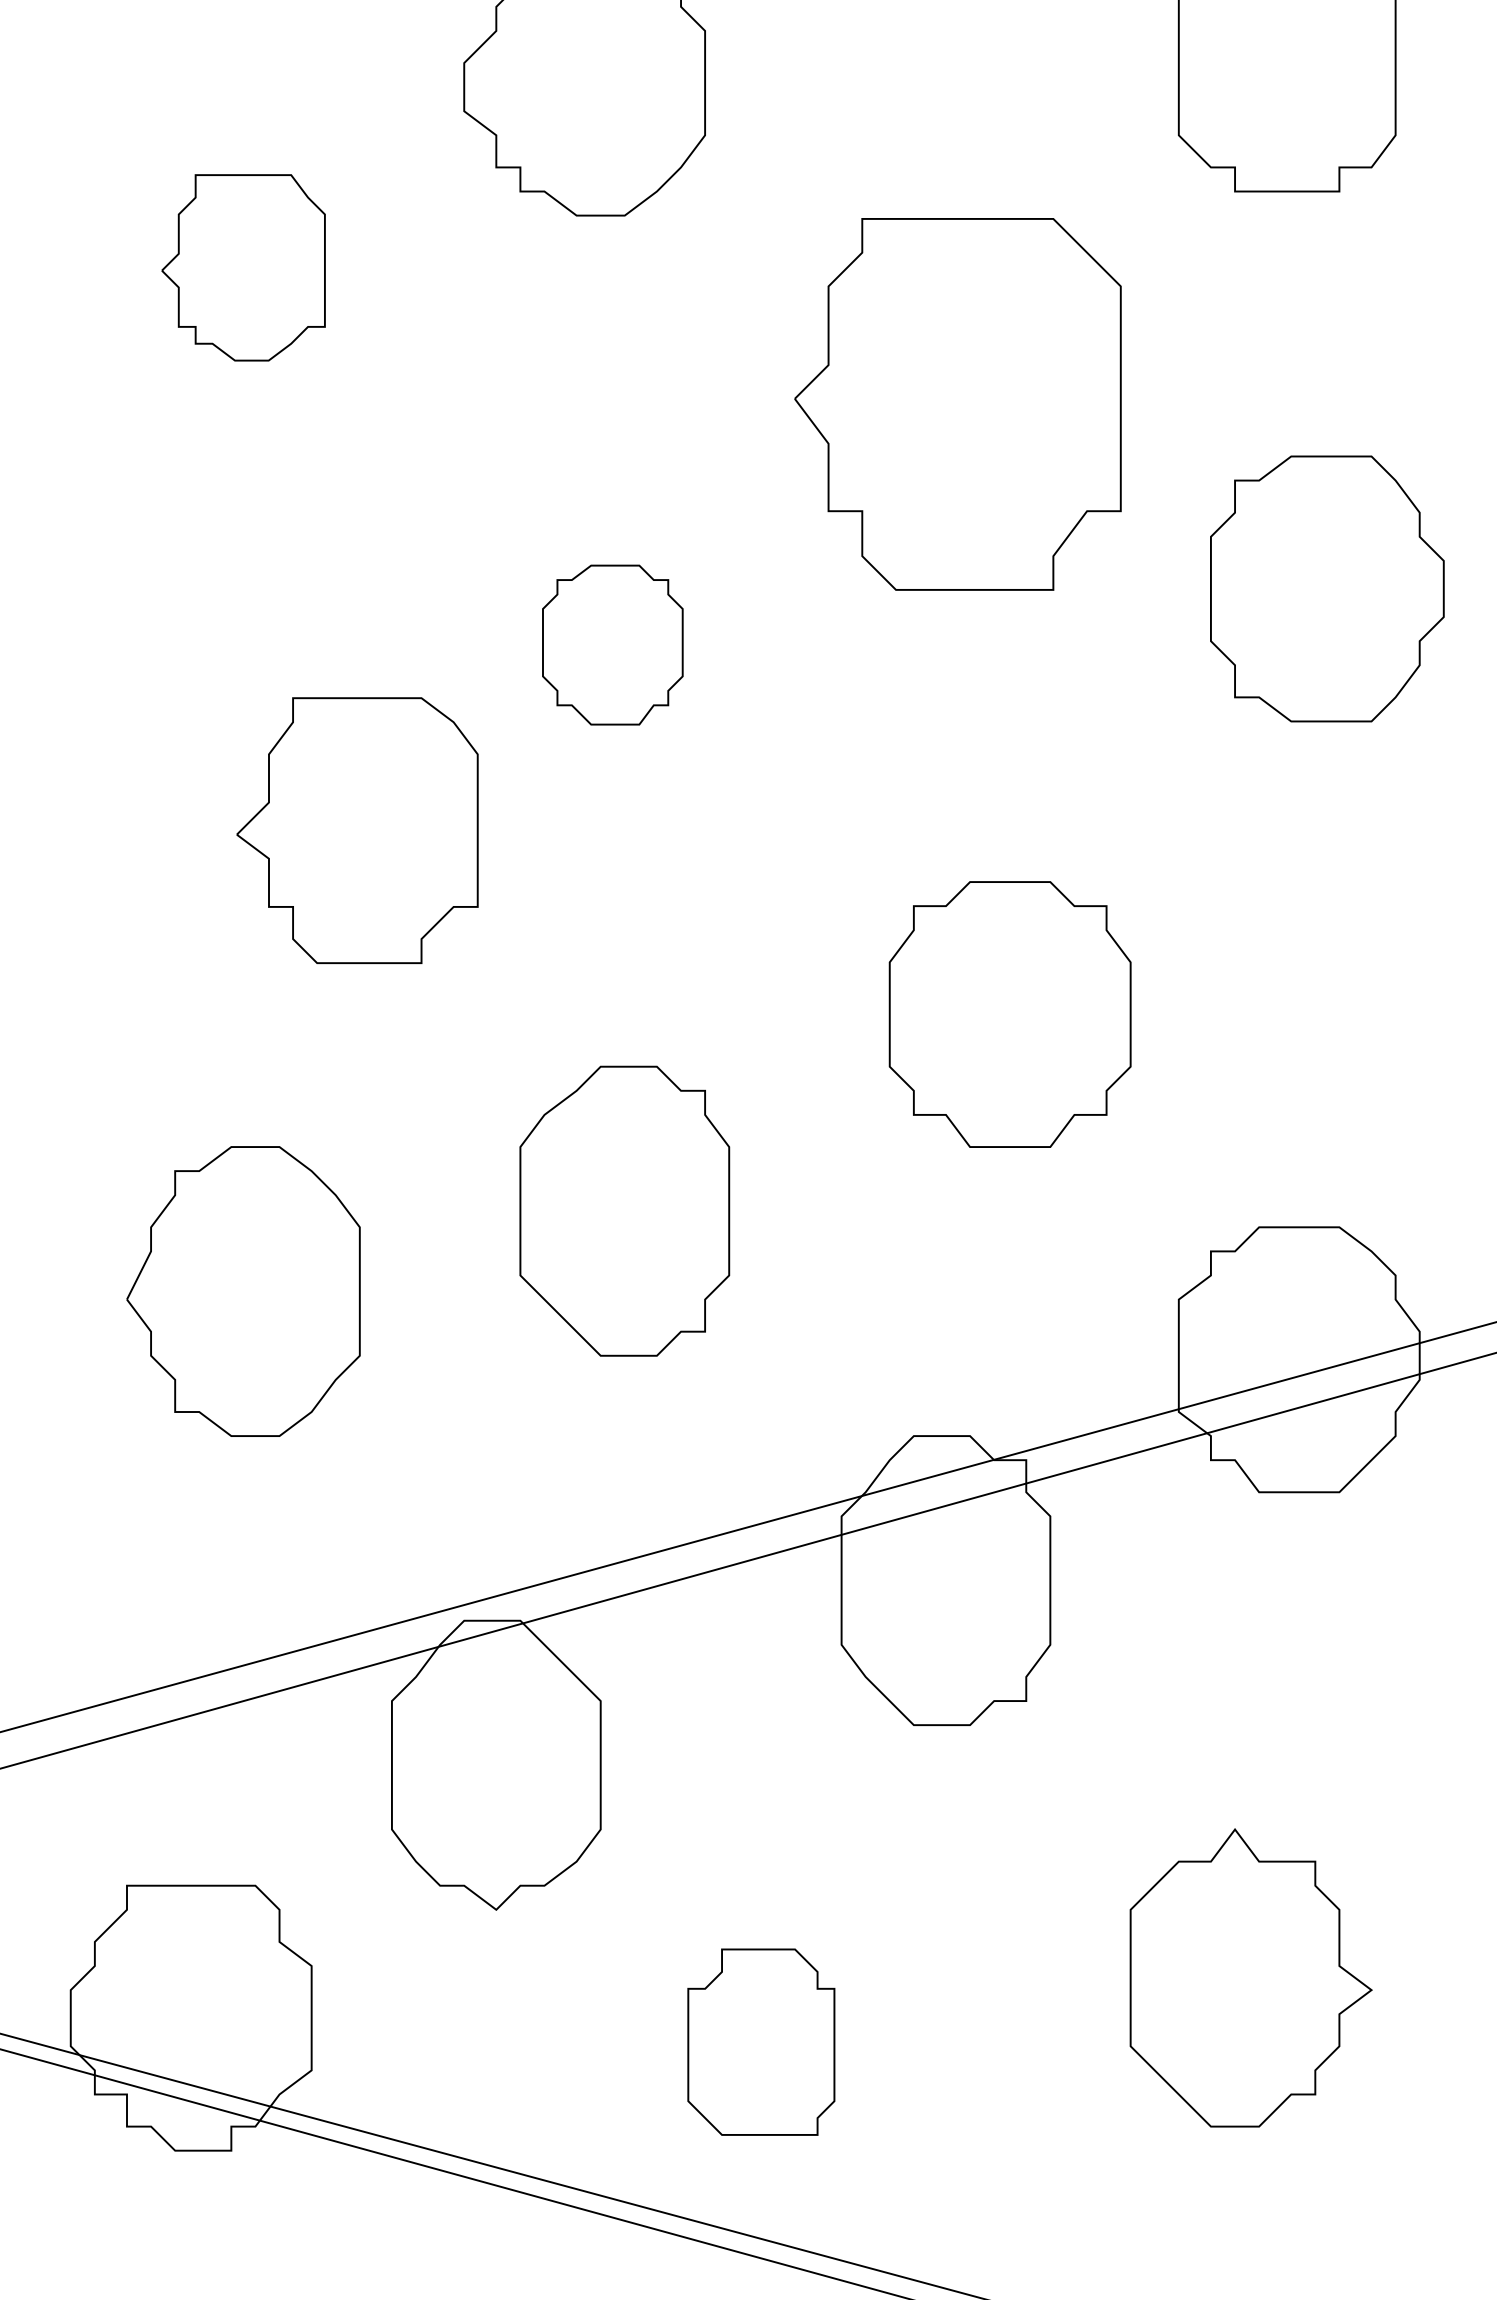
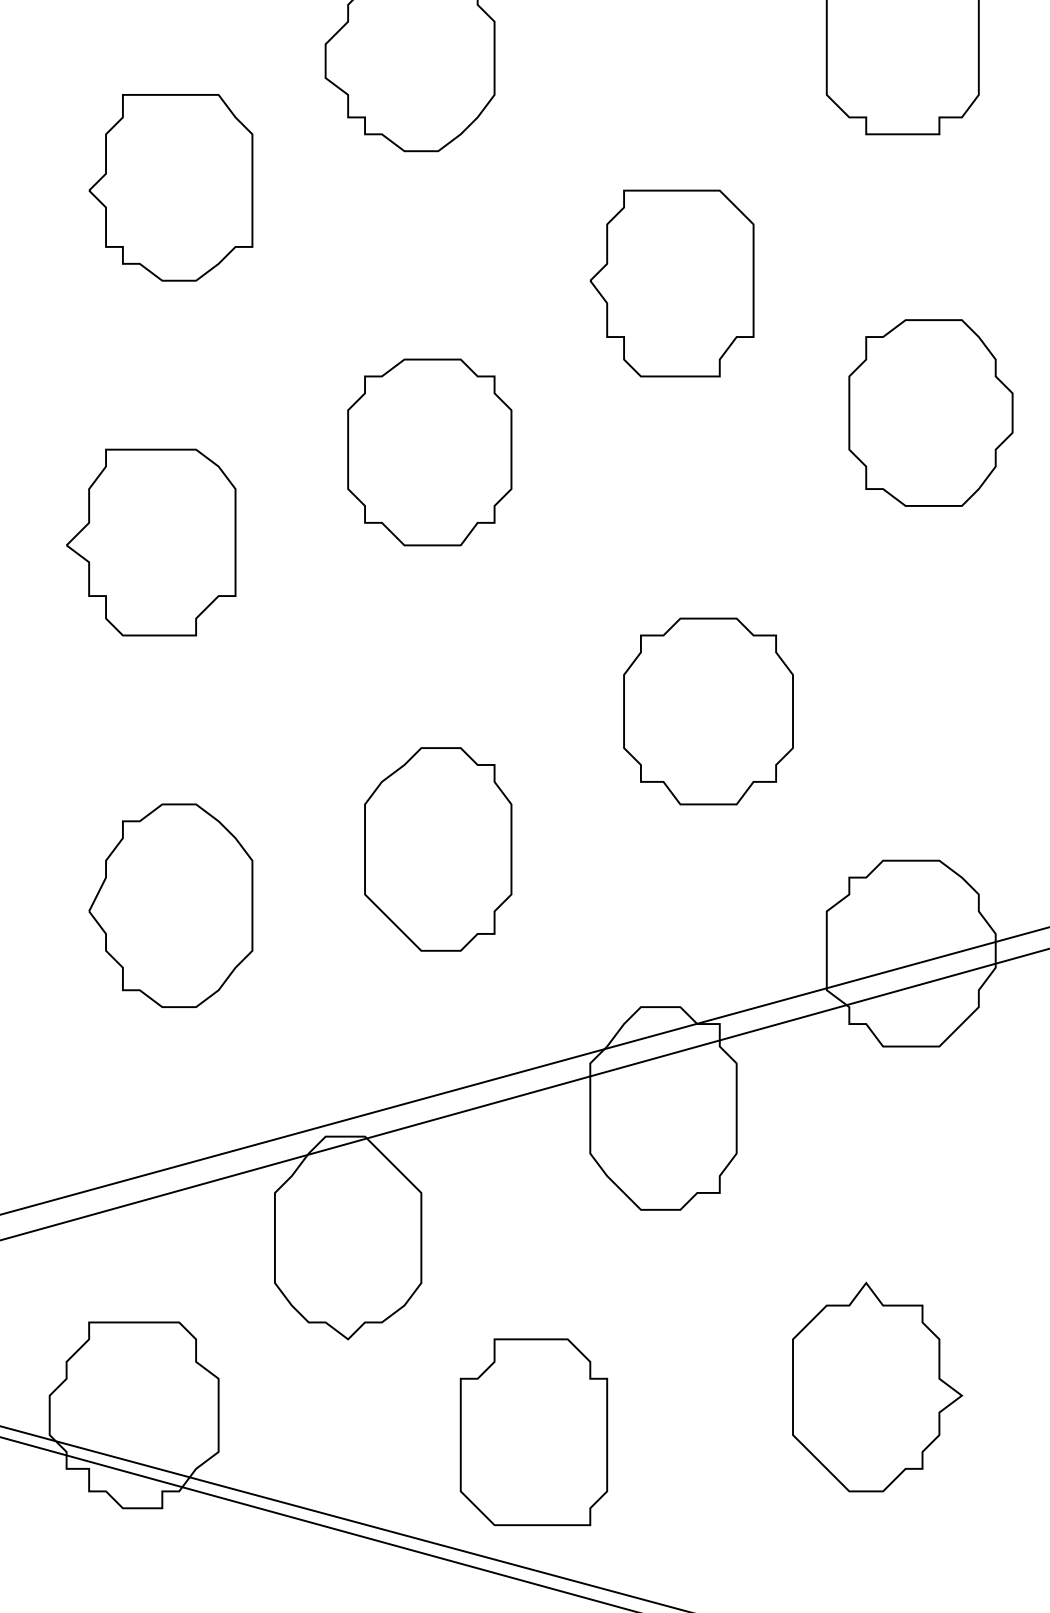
part: (243, 267) -> (170, 187), size x1.43
part: (958, 403) -> (672, 282), size x0.71
part: (612, 644) -> (429, 451), size x1.67
part: (357, 830) -> (151, 542), moved
part: (761, 2041) -> (534, 1431), size x1.43

